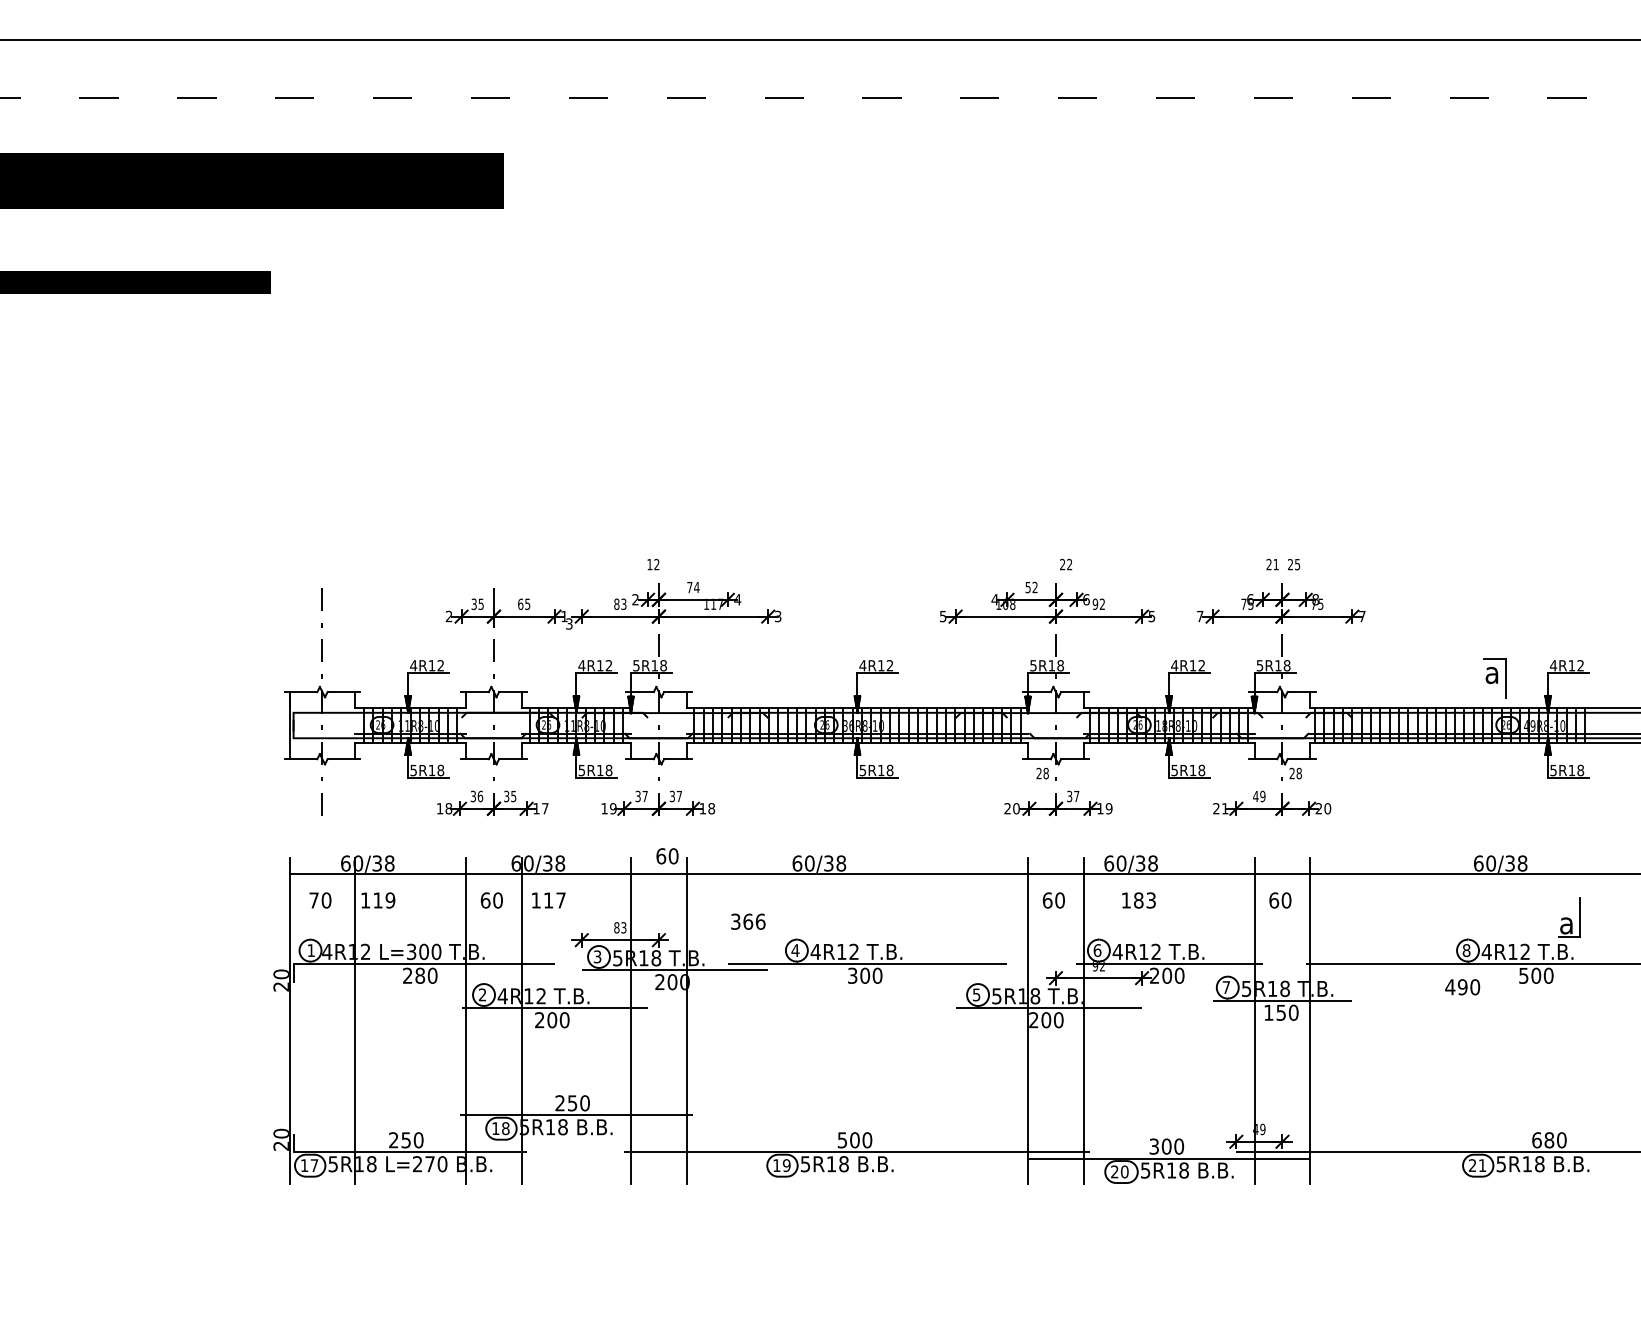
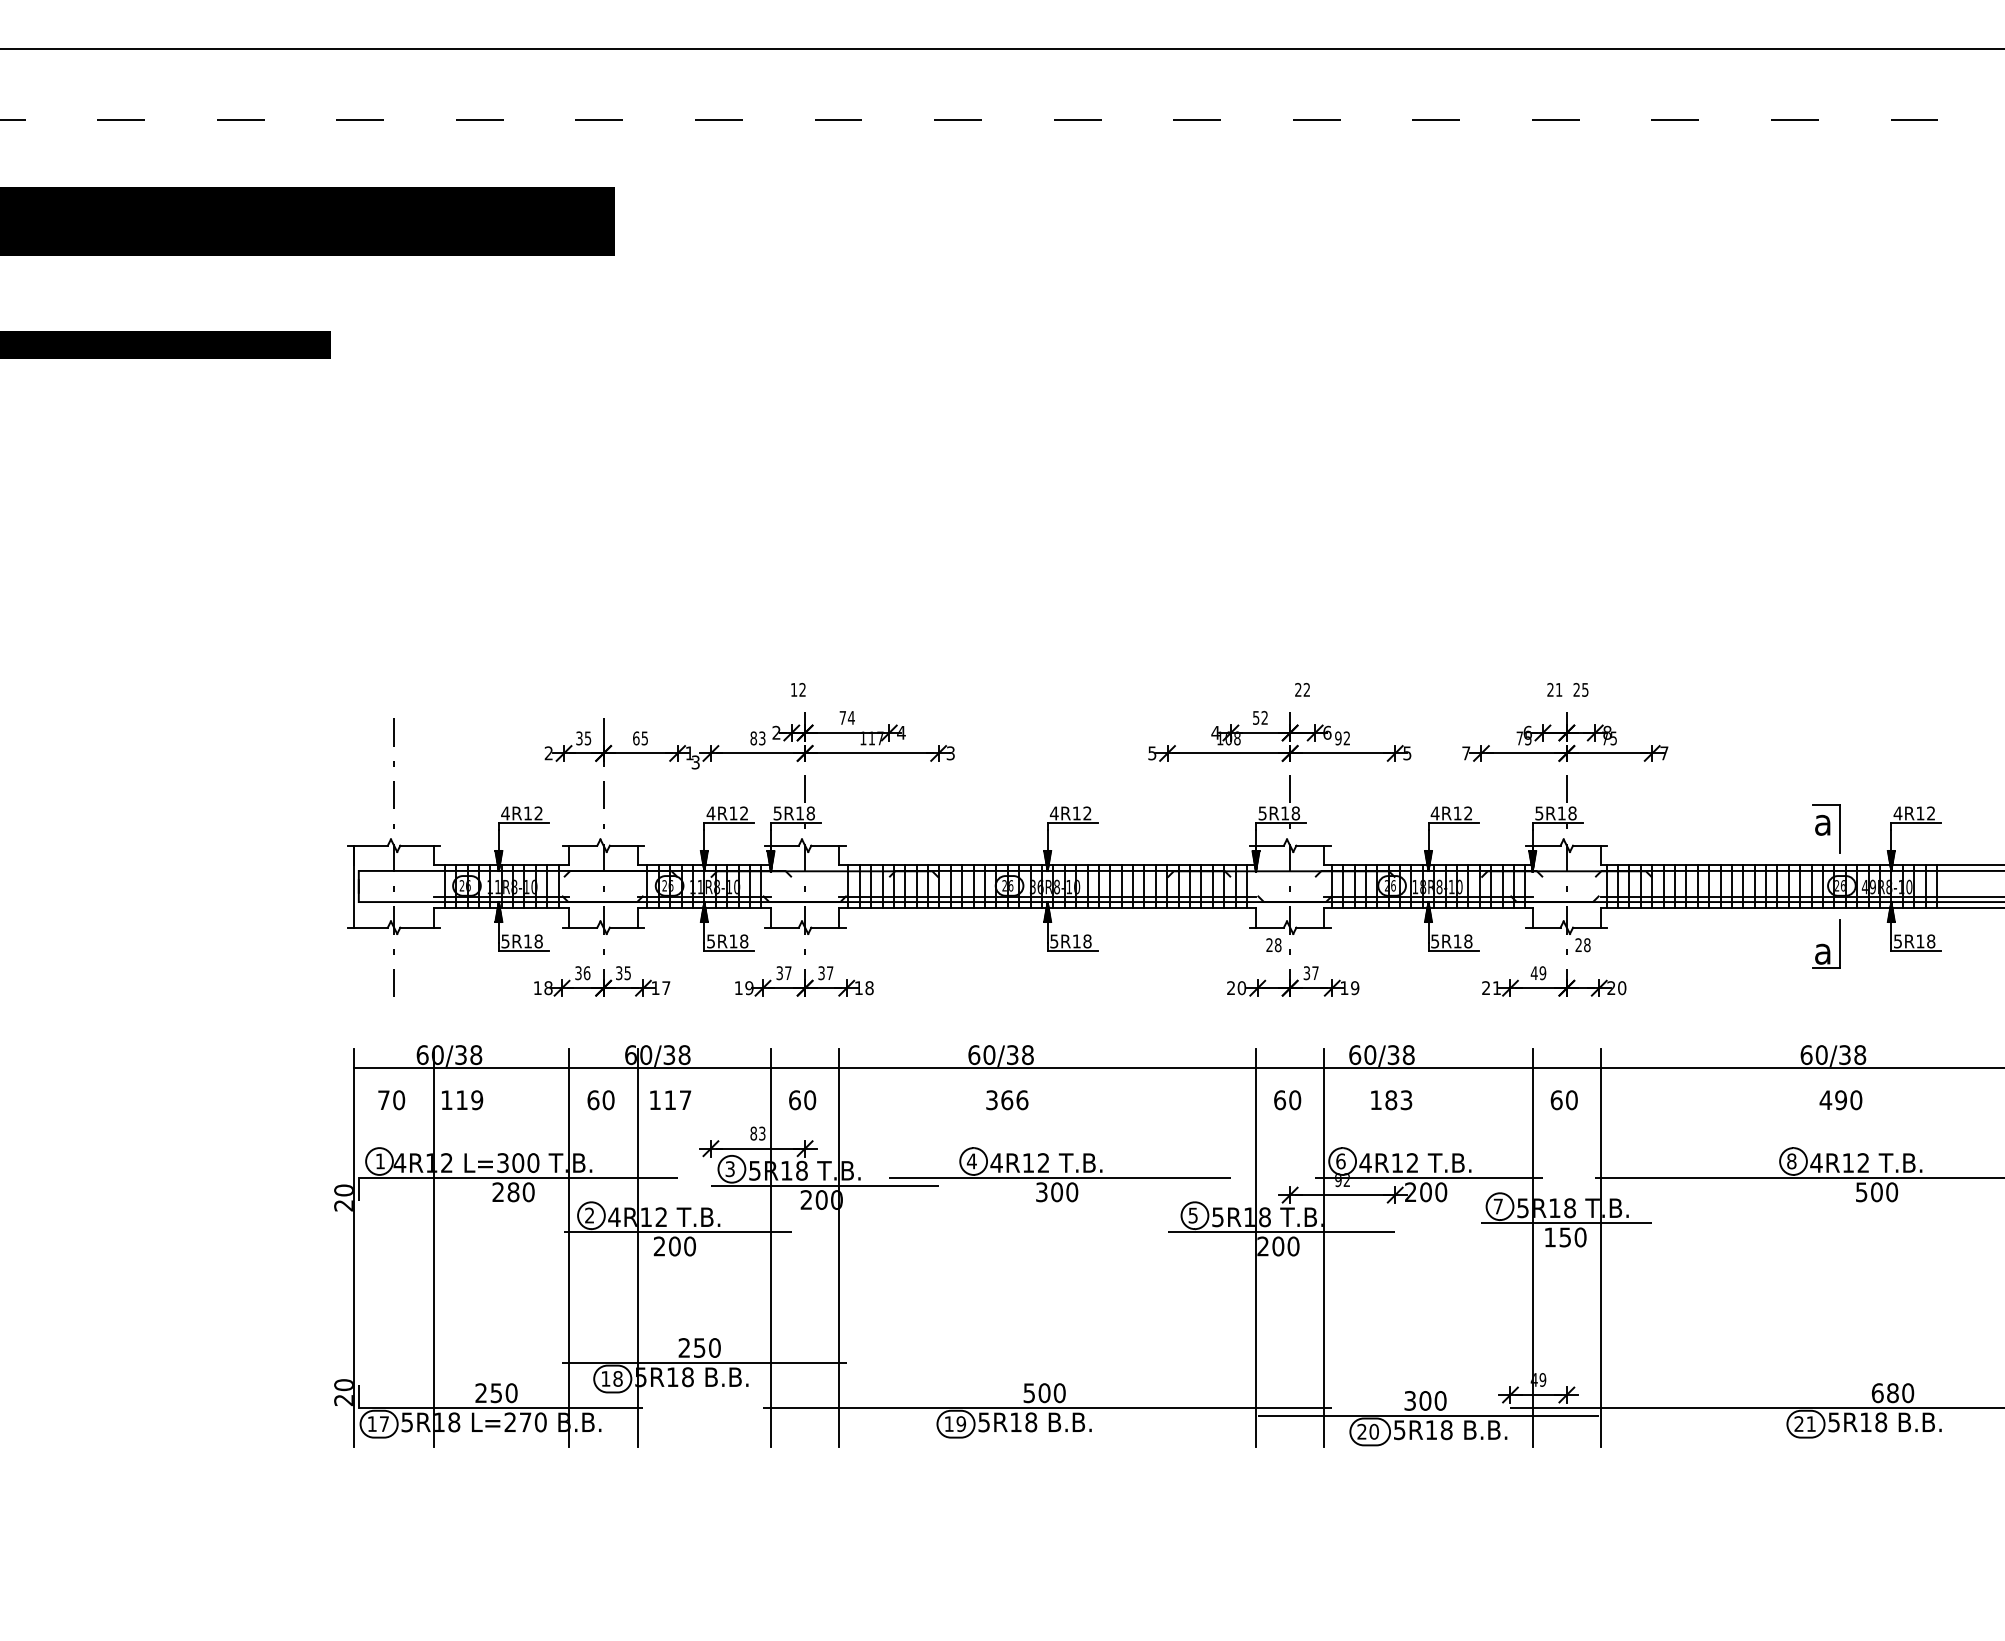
text: (667, 856) -> (802, 1100), moved
part: (1569, 917) -> (1826, 943), moved
text: (748, 921) -> (1007, 1100), moved
text: (1462, 987) -> (1840, 1100), moved

